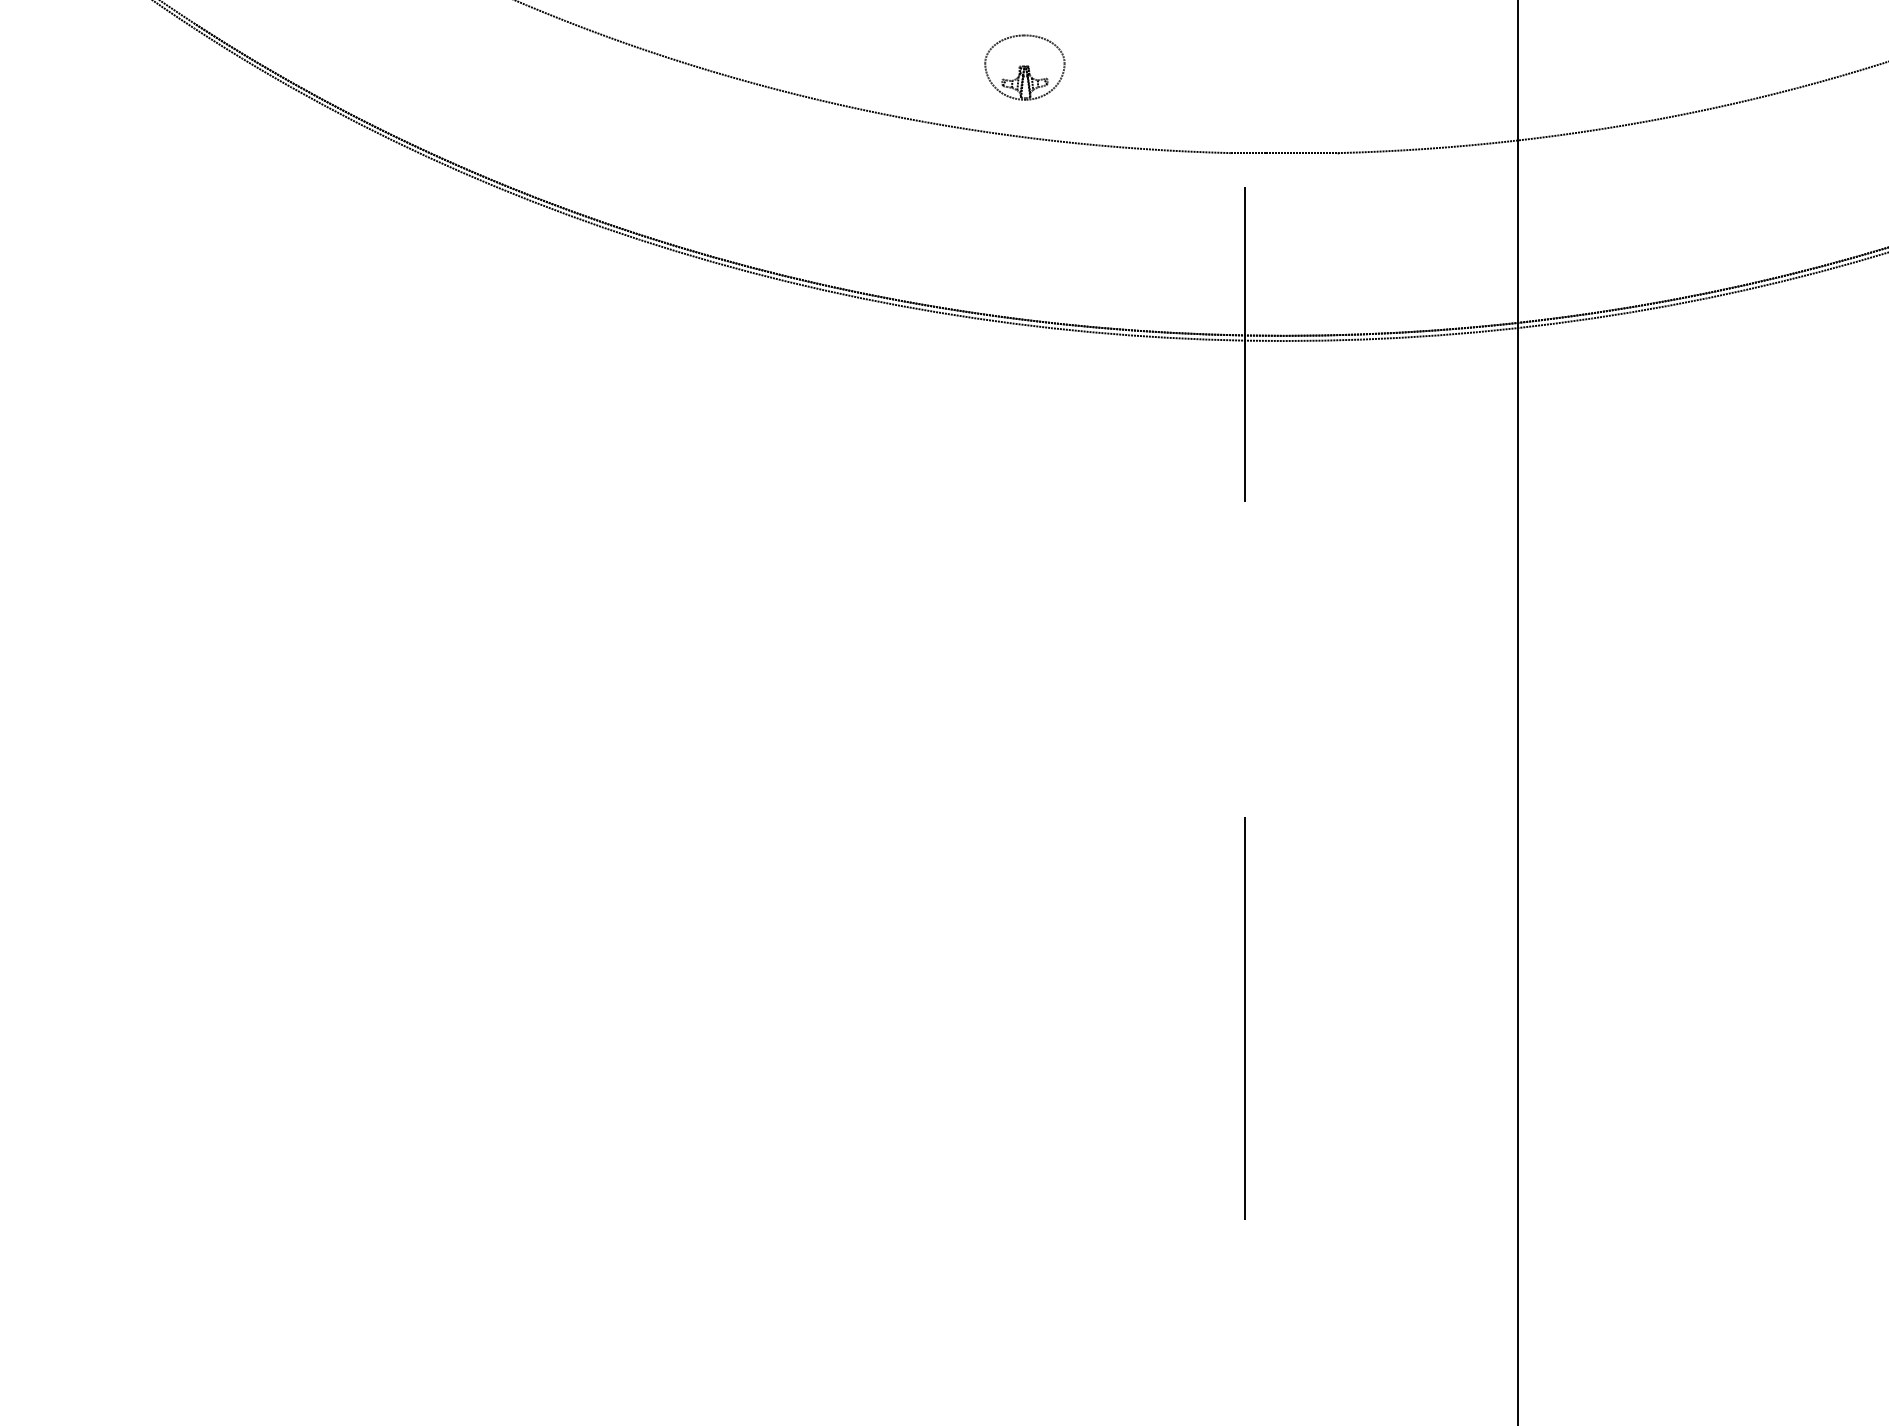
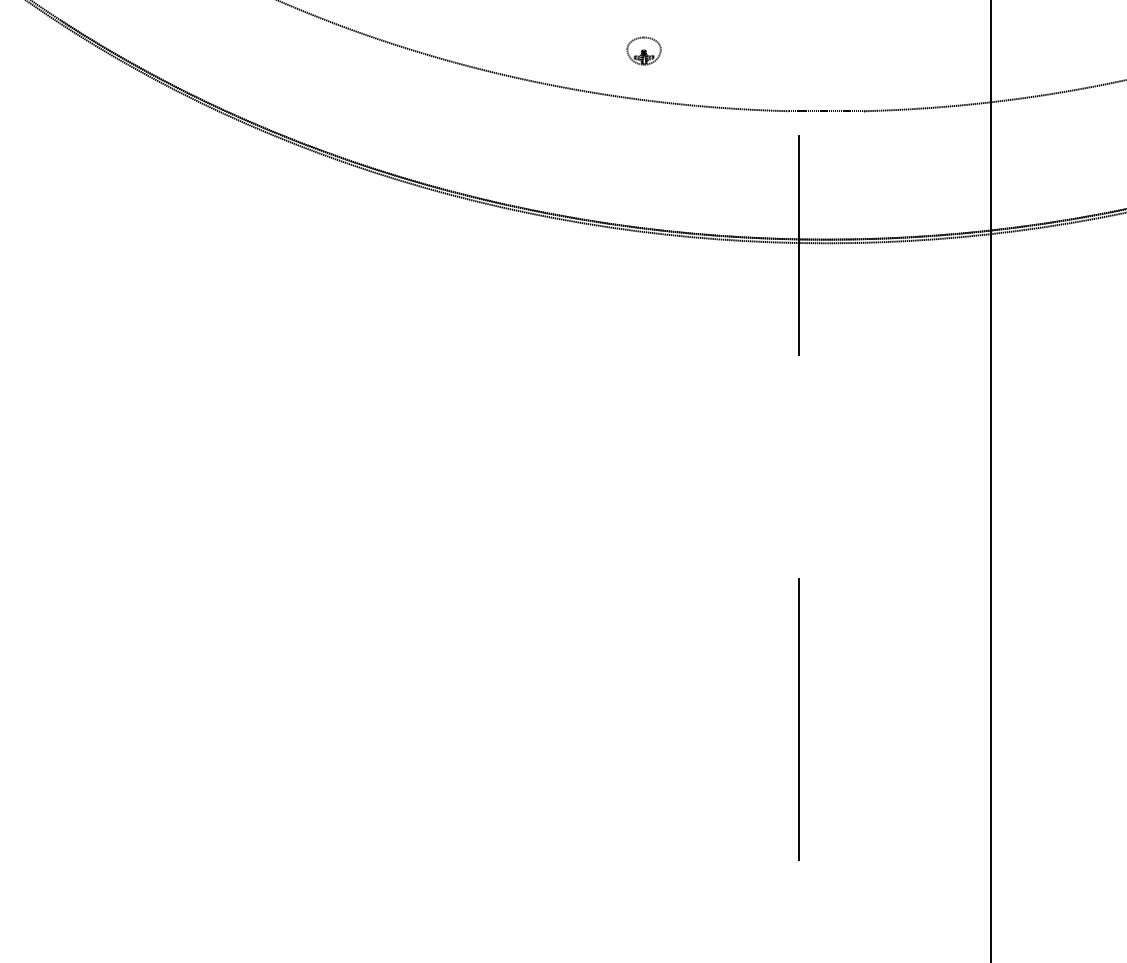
part: (1024, 67) -> (643, 51), size x0.6

